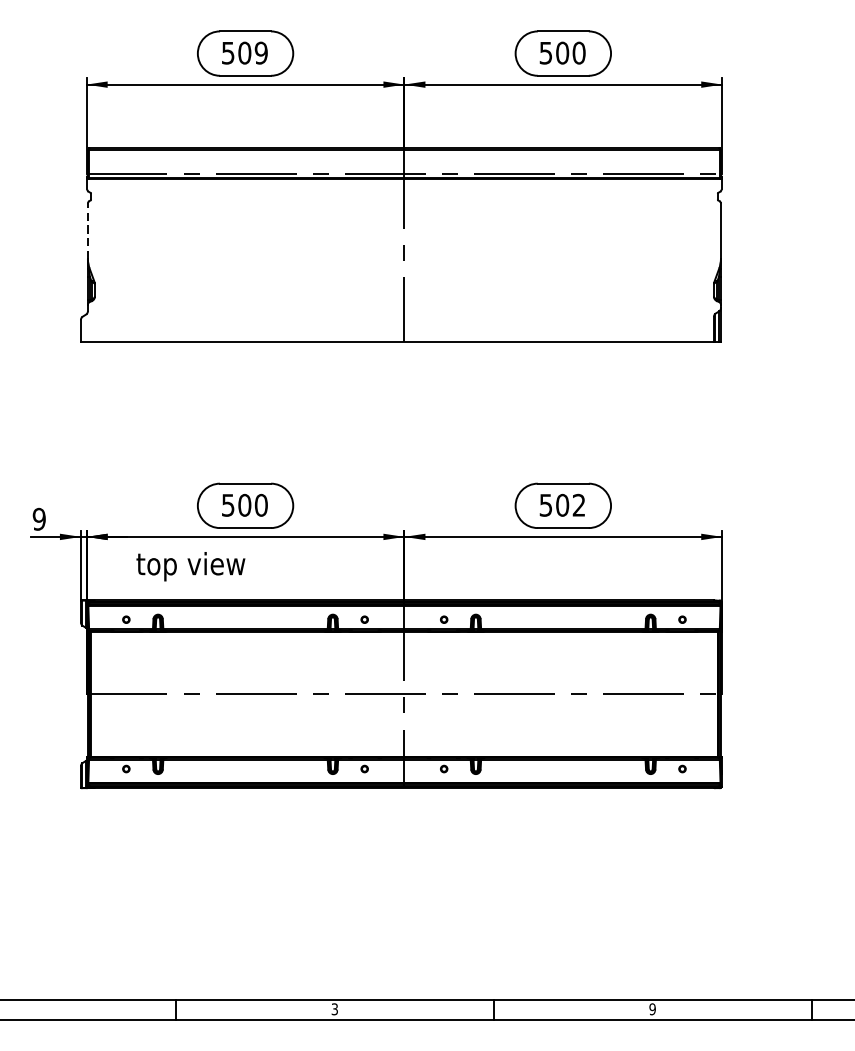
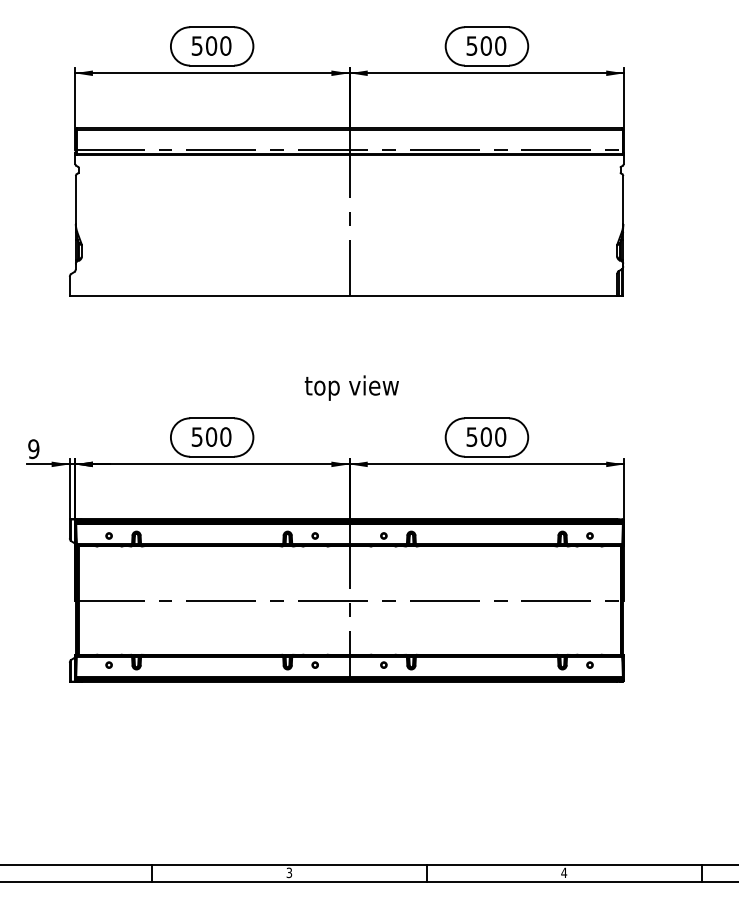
text: (260, 52) -> (225, 45), 509 -> 500
line: (87, 231) -> (75, 200), dashed -> solid
text: (578, 504) -> (500, 436), 502 -> 500
text: (190, 565) -> (351, 387), moved
text: (652, 1008) -> (564, 872), 9 -> 4

